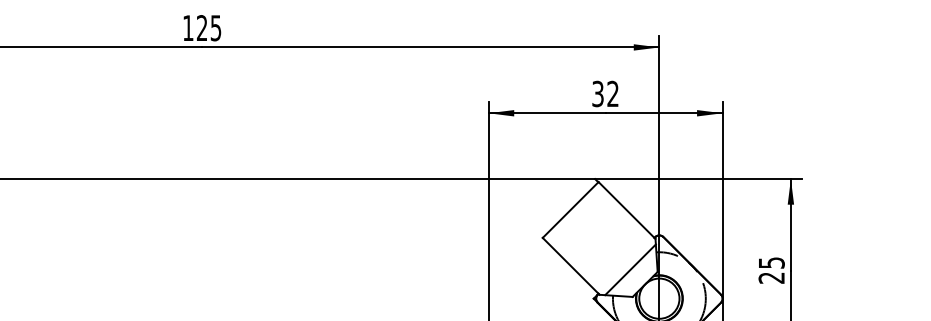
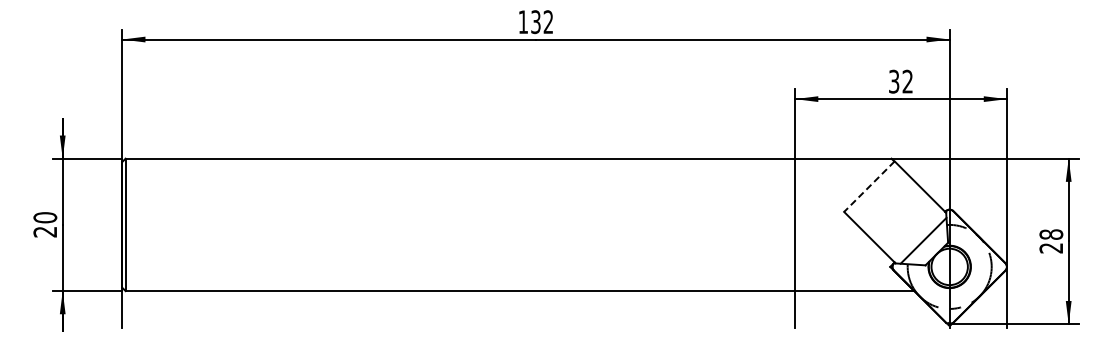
text: (209, 28) -> (542, 22), 125 -> 132
line: (570, 209) -> (869, 186), solid -> dashed
text: (771, 262) -> (1051, 234), 25 -> 28

